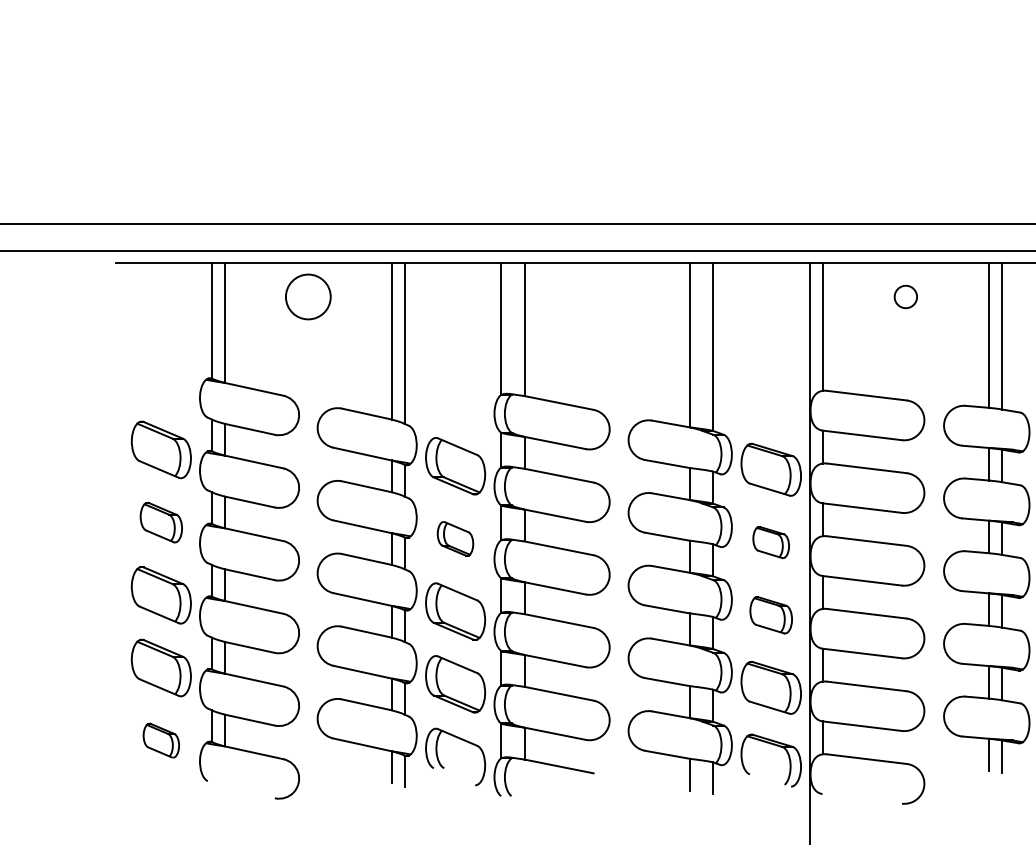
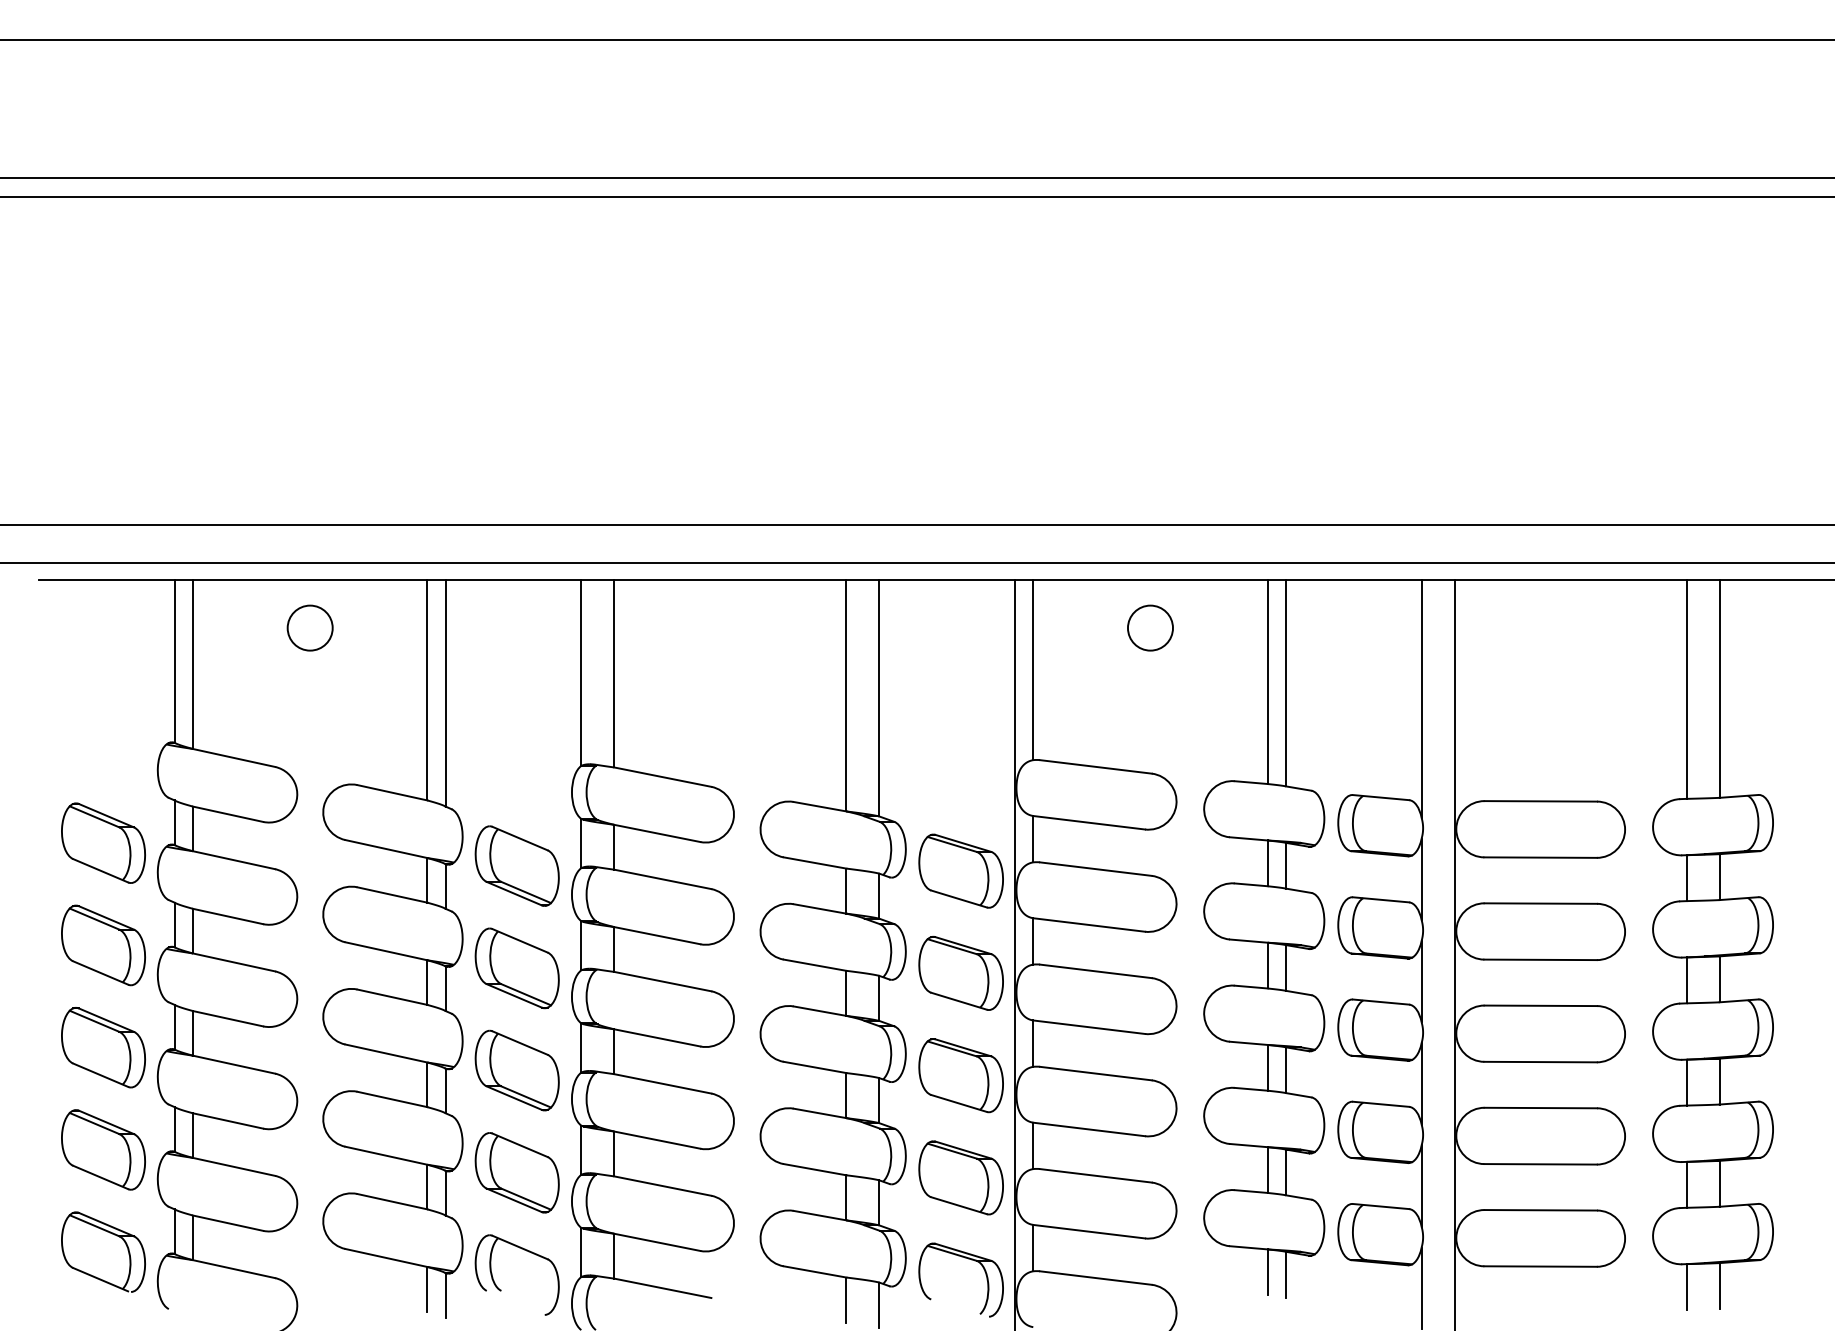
circle: (307, 296) -> (309, 627), size x0.71
circle: (905, 296) -> (1150, 627), size x1.43
part: (161, 522) -> (103, 945), size x1.43
part: (455, 539) -> (516, 968), size x1.67
part: (770, 542) -> (960, 973), size x1.67
part: (770, 615) -> (960, 1075), size x1.43
part: (161, 740) -> (103, 1251), size x1.67

